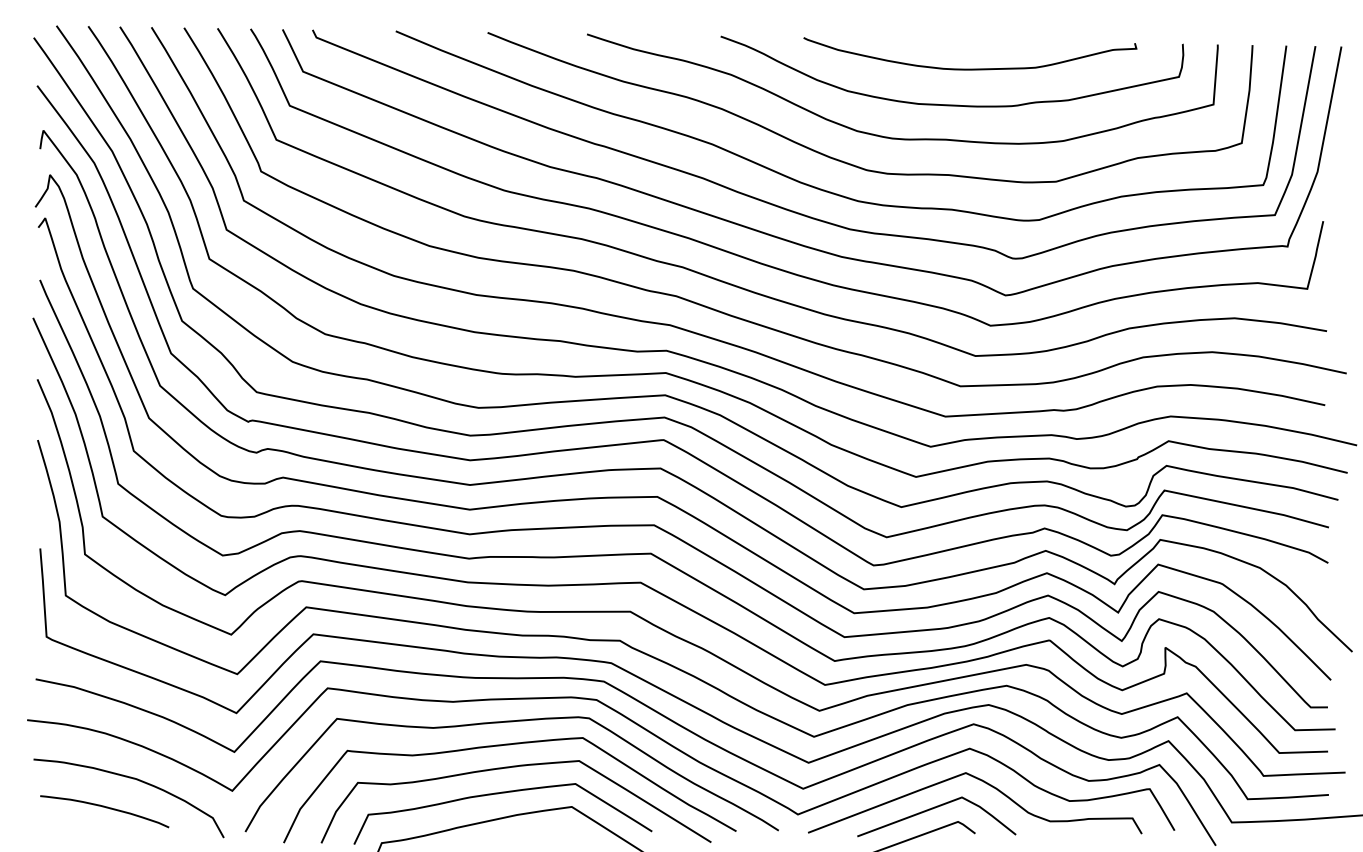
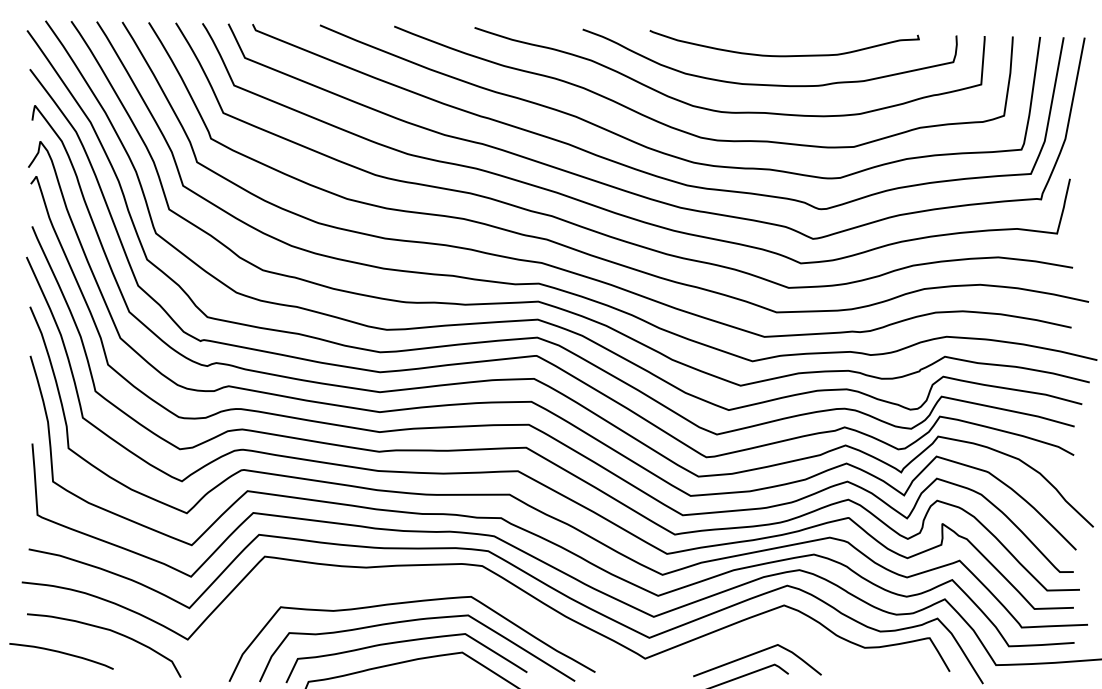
curve: (511, 722) -> (413, 584), removed
curve: (986, 784) -> (797, 634), removed
curve: (104, 808) -> (61, 653), moved

